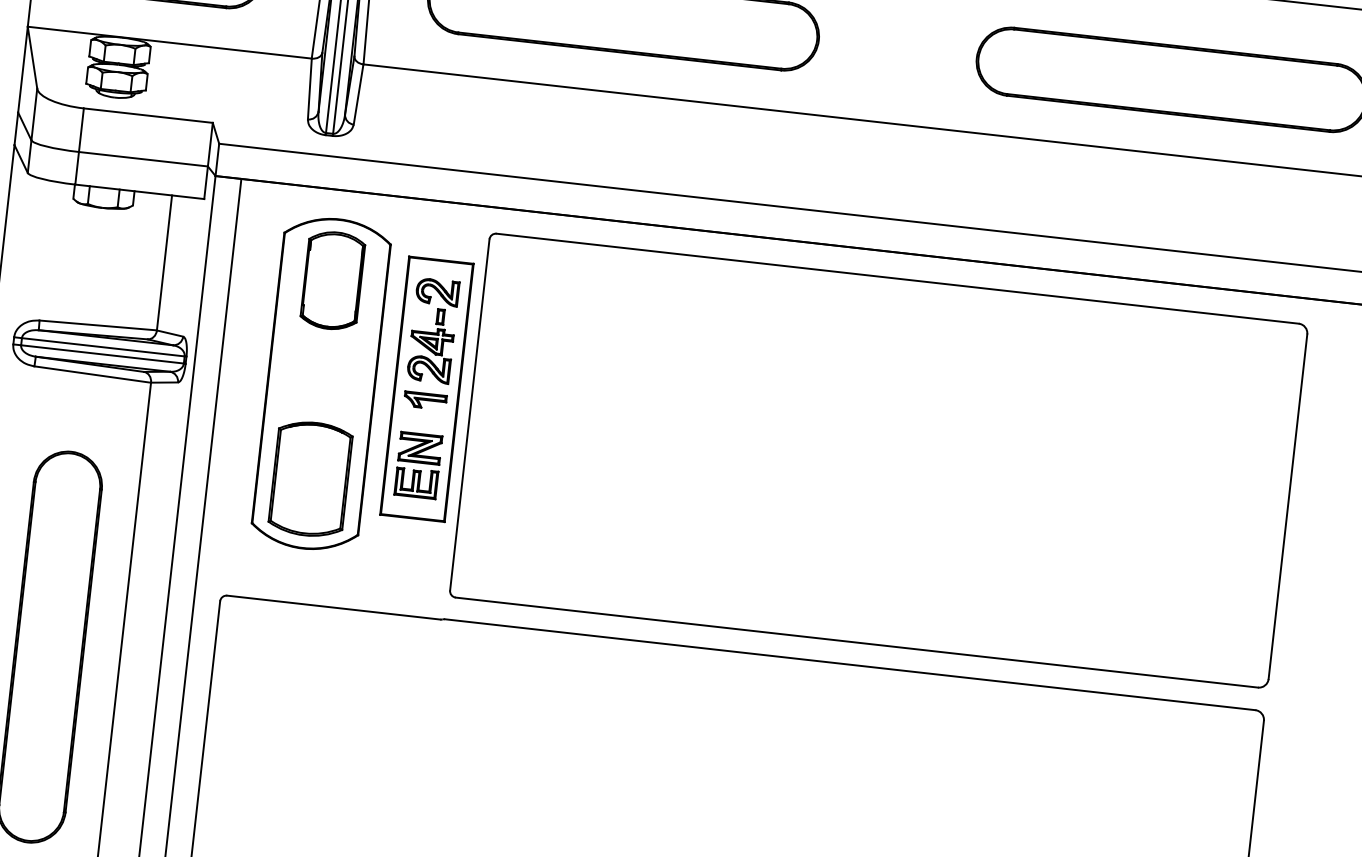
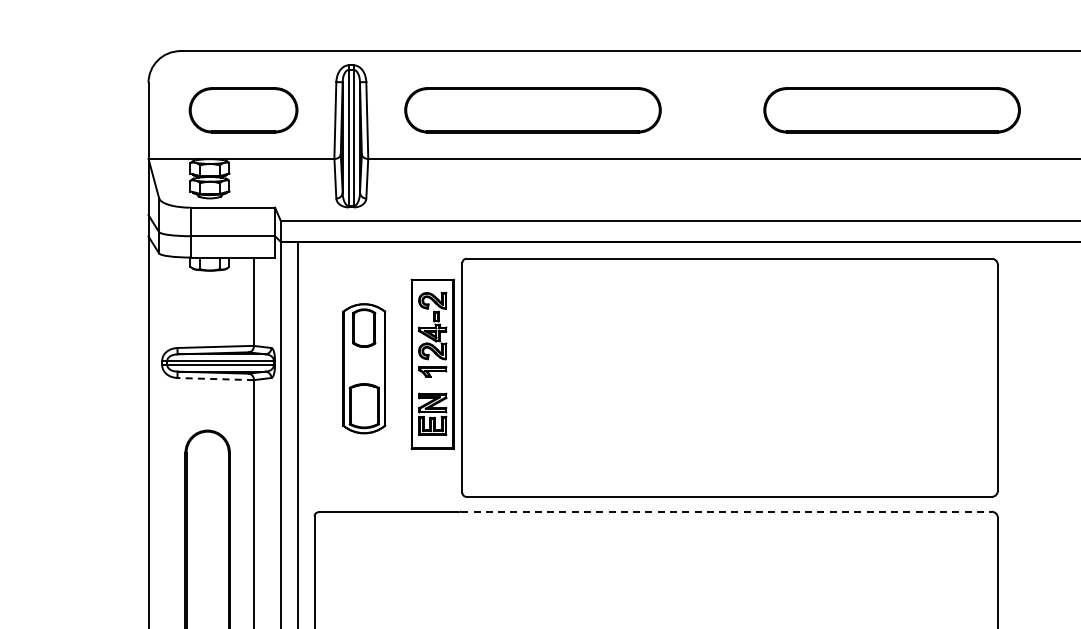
line: (92, 375) -> (215, 379), solid -> dashed
part: (321, 383) -> (364, 368), size x0.6
line: (850, 664) -> (726, 511), solid -> dashed

